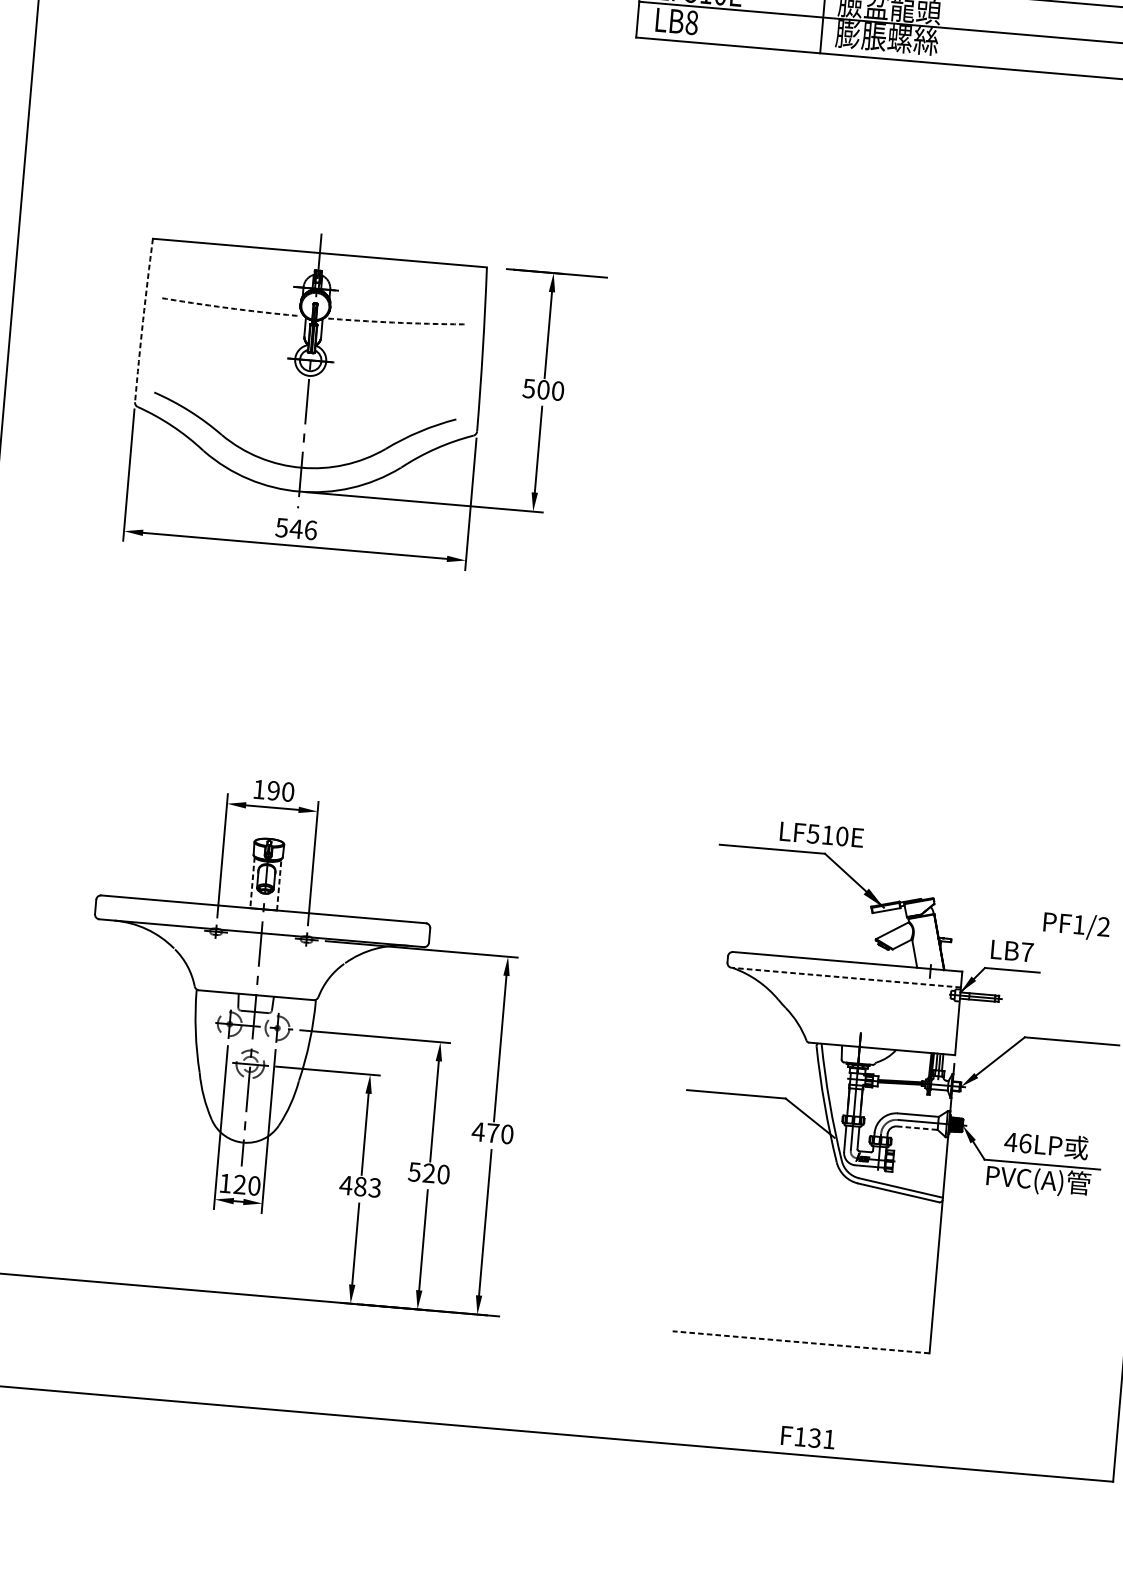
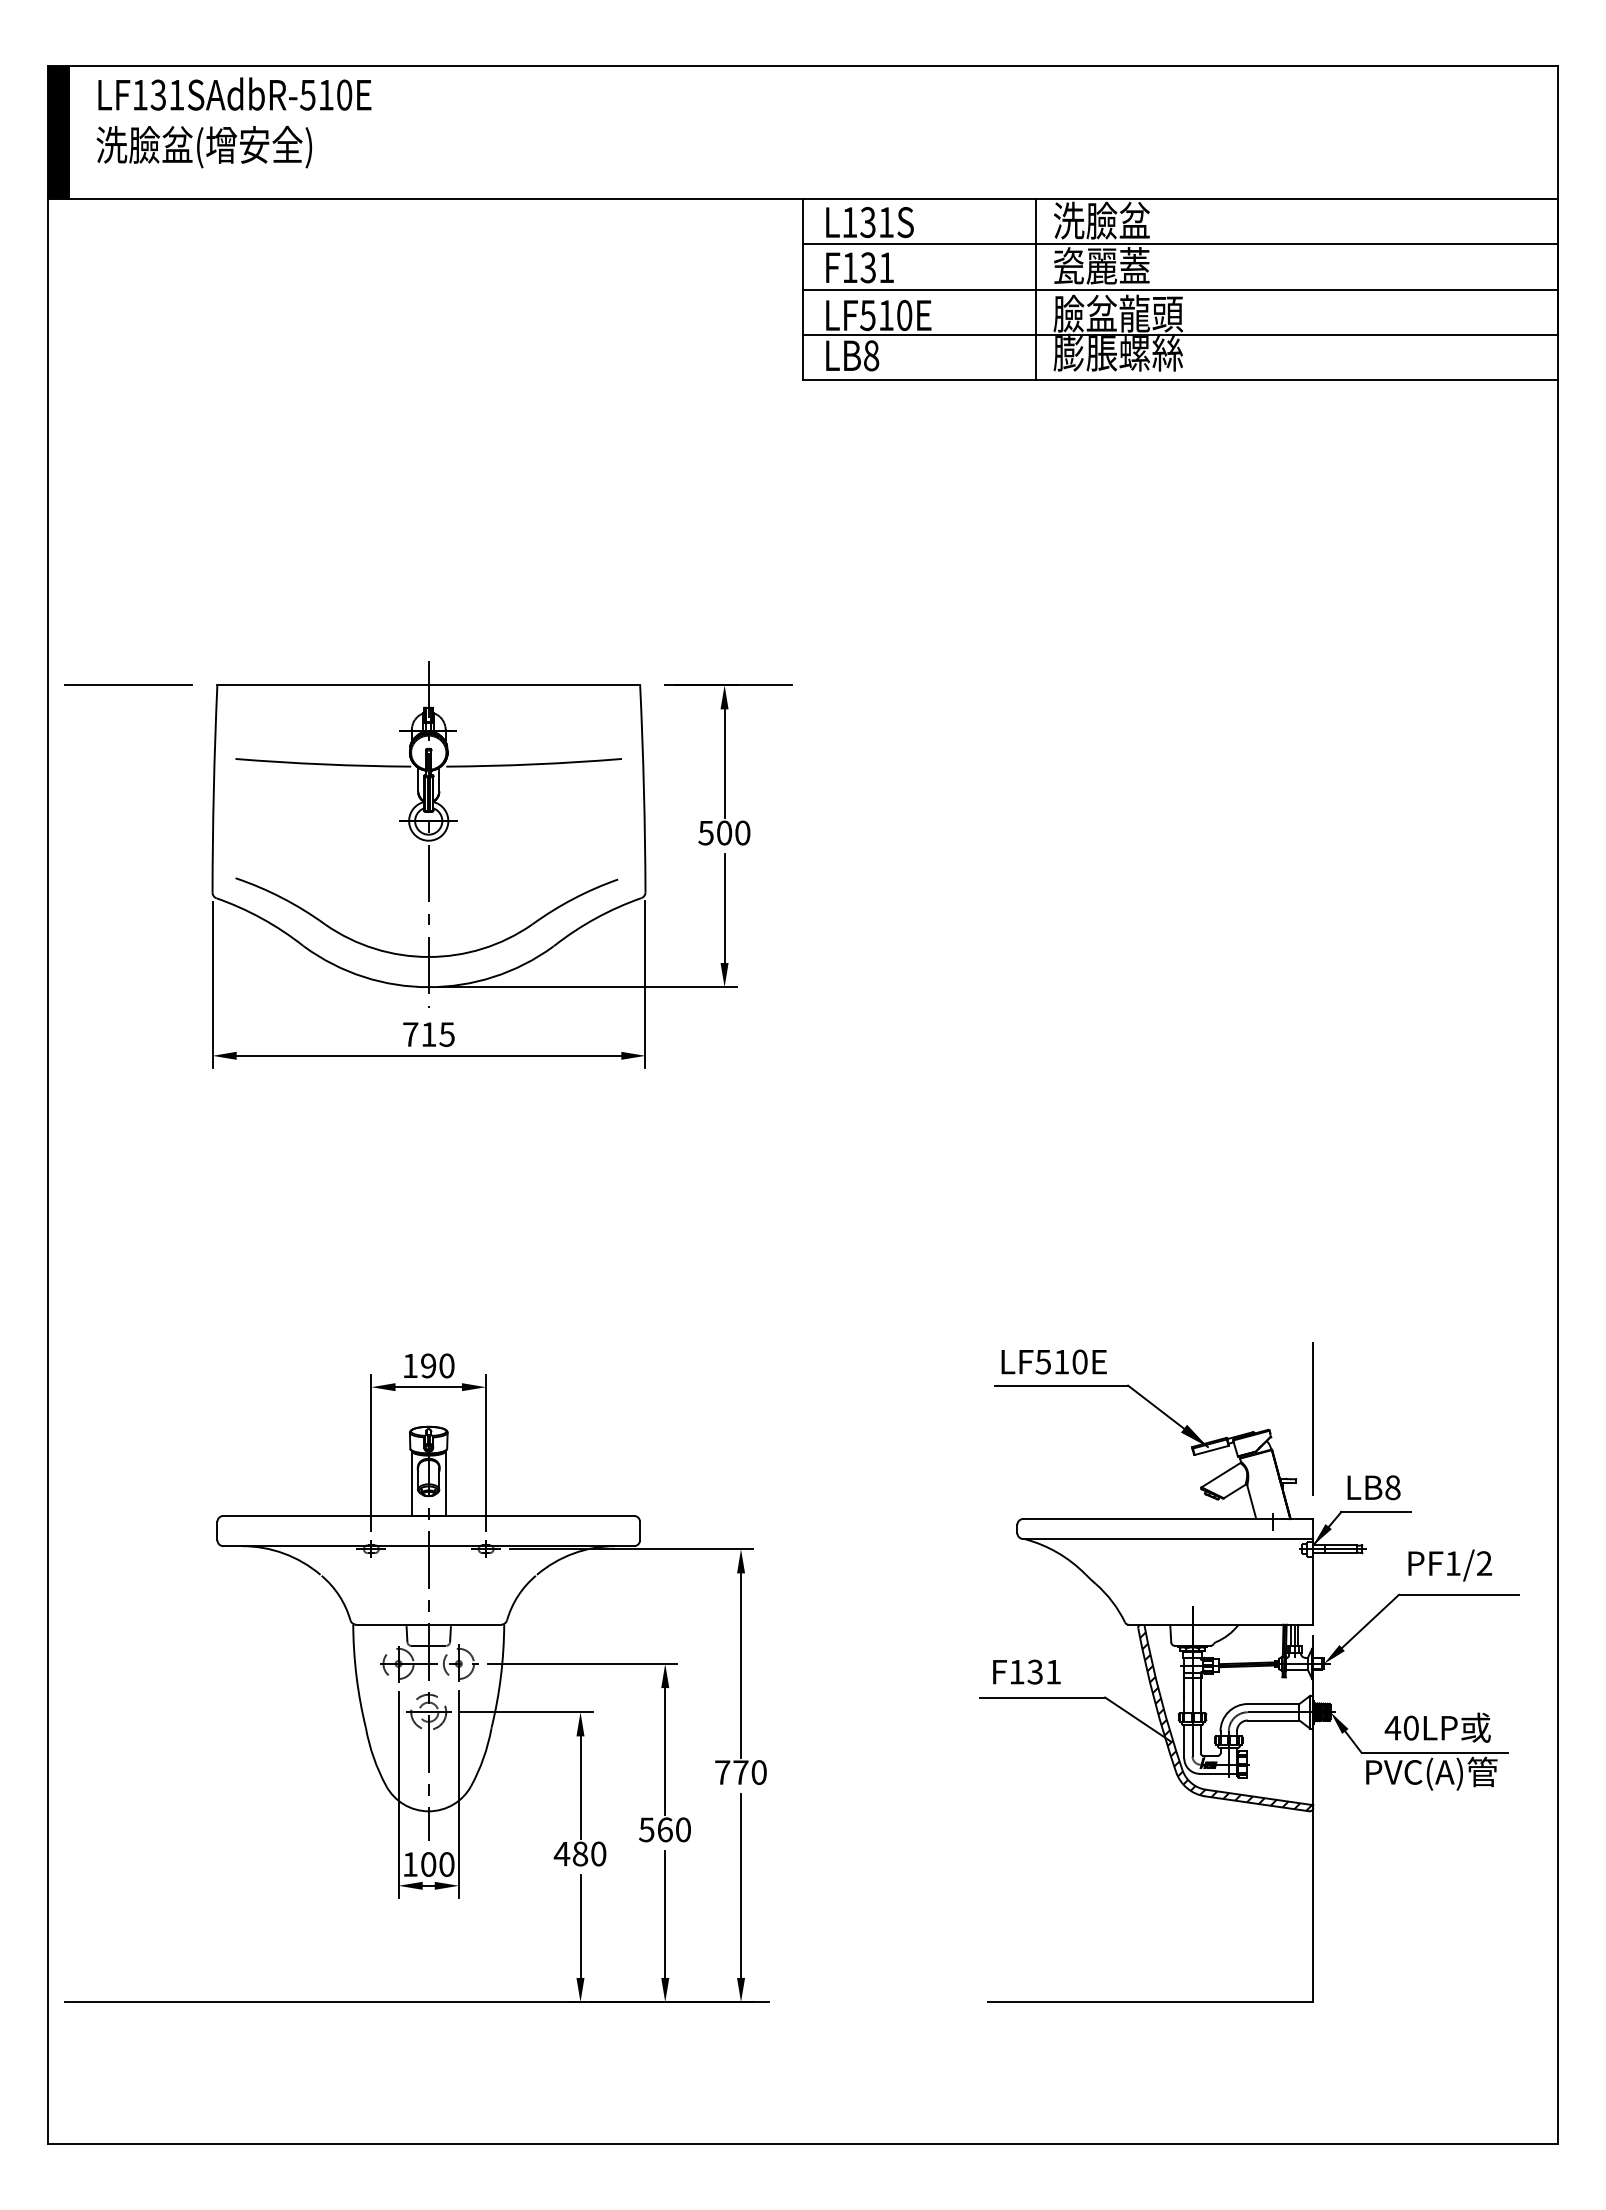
line: (82, 232) -> (128, 685), added
arc: (231, 308) -> (323, 764), dashed -> solid
arc: (142, 320) -> (213, 788), dashed -> solid
arc: (398, 322) -> (534, 764), dashed -> solid
text: (296, 528) -> (428, 1034), 546 -> 715
text: (821, 834) -> (1053, 1361), moved
line: (252, 883) -> (411, 1484), dashed -> solid
line: (279, 884) -> (445, 1483), dashed -> solid
line: (968, 892) -> (1312, 1418), added
text: (1076, 926) -> (1449, 1565), moved
text: (1026, 952) -> (1392, 1487), LB7 -> LB8
line: (846, 978) -> (1168, 1539), dashed -> solid
hatch: (879, 1122) -> (1225, 1717), added
line: (917, 1128) -> (1273, 1720), dashed -> solid
text: (478, 1131) -> (722, 1772), 470 -> 770
text: (1025, 1143) -> (1411, 1727), 46LP -> 40LP
text: (428, 1173) -> (664, 1829), 520 -> 560
text: (239, 1184) -> (428, 1864), 120 -> 100
text: (374, 1187) -> (598, 1853), 483 -> 480
line: (800, 1342) -> (1150, 2002), dashed -> solid
text: (807, 1437) -> (1026, 1671), moved

